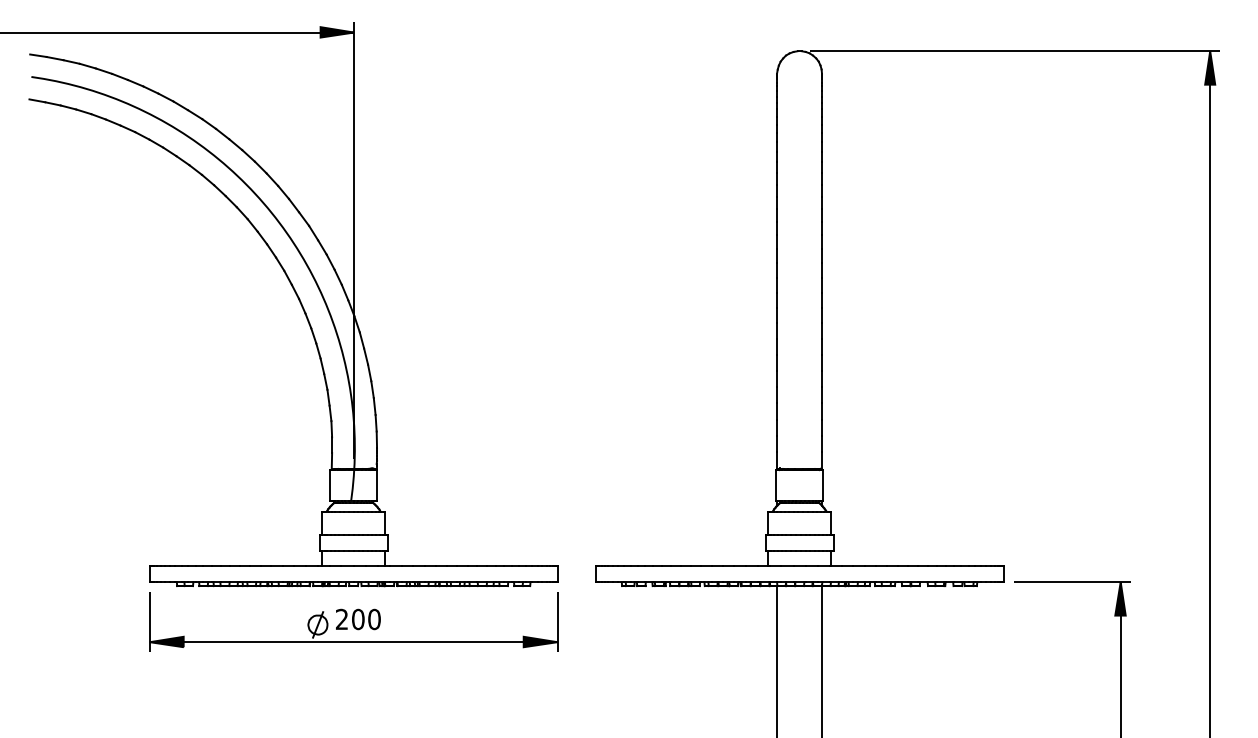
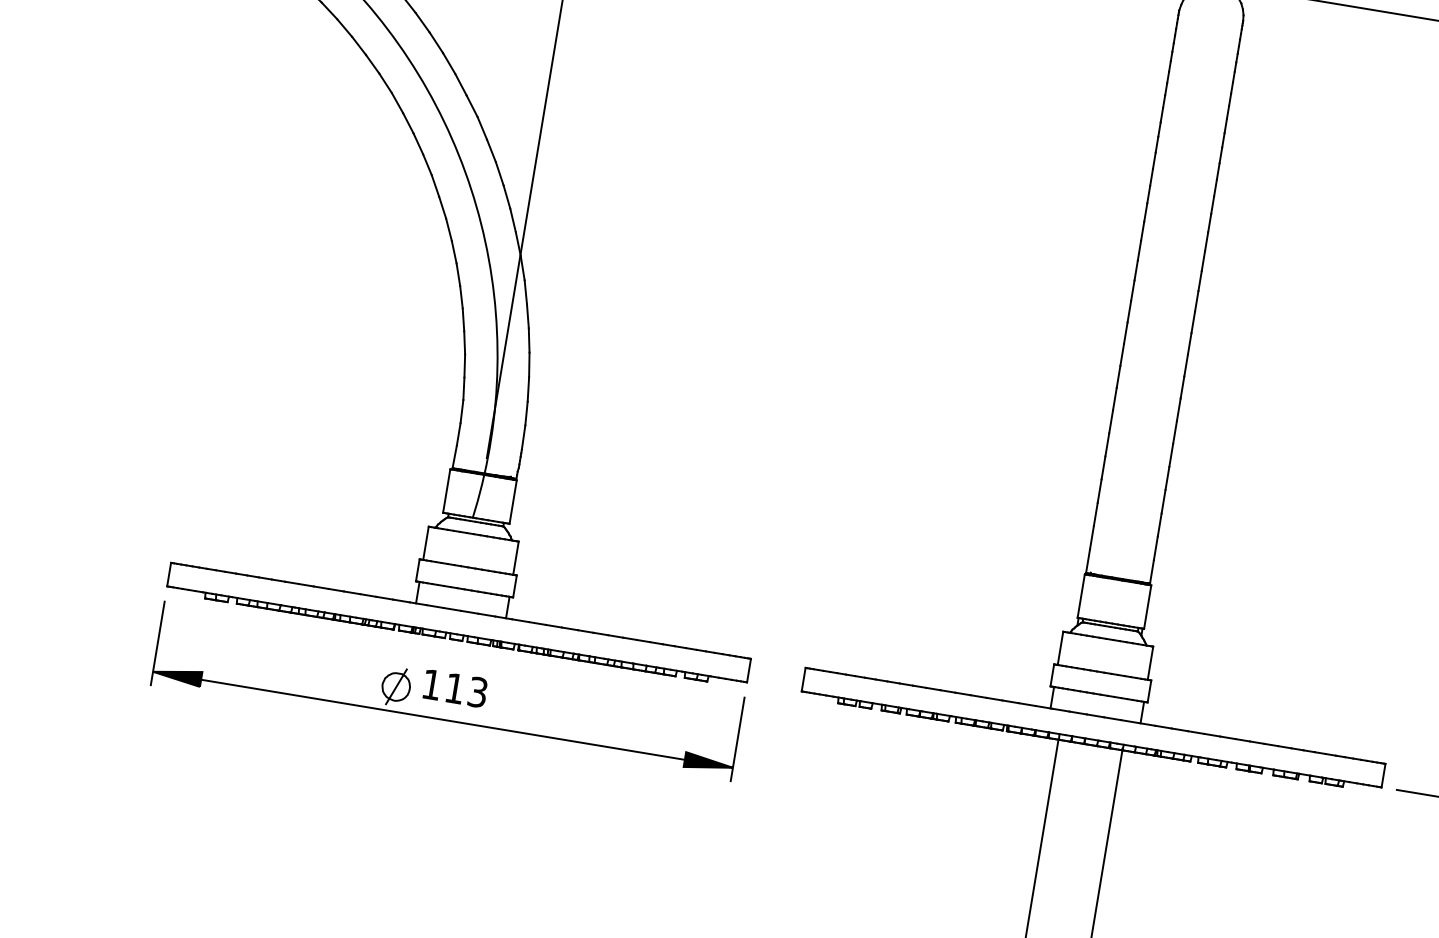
text: (358, 619) -> (455, 688), 200 -> 113

